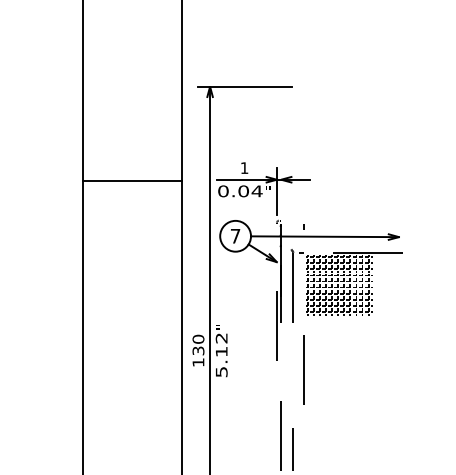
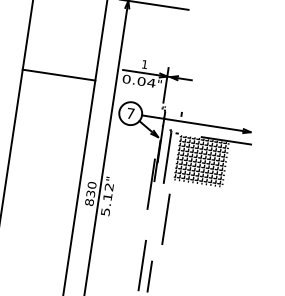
line: (132, 181) -> (58, 75), moved
text: (198, 362) -> (89, 202), 130 -> 830

